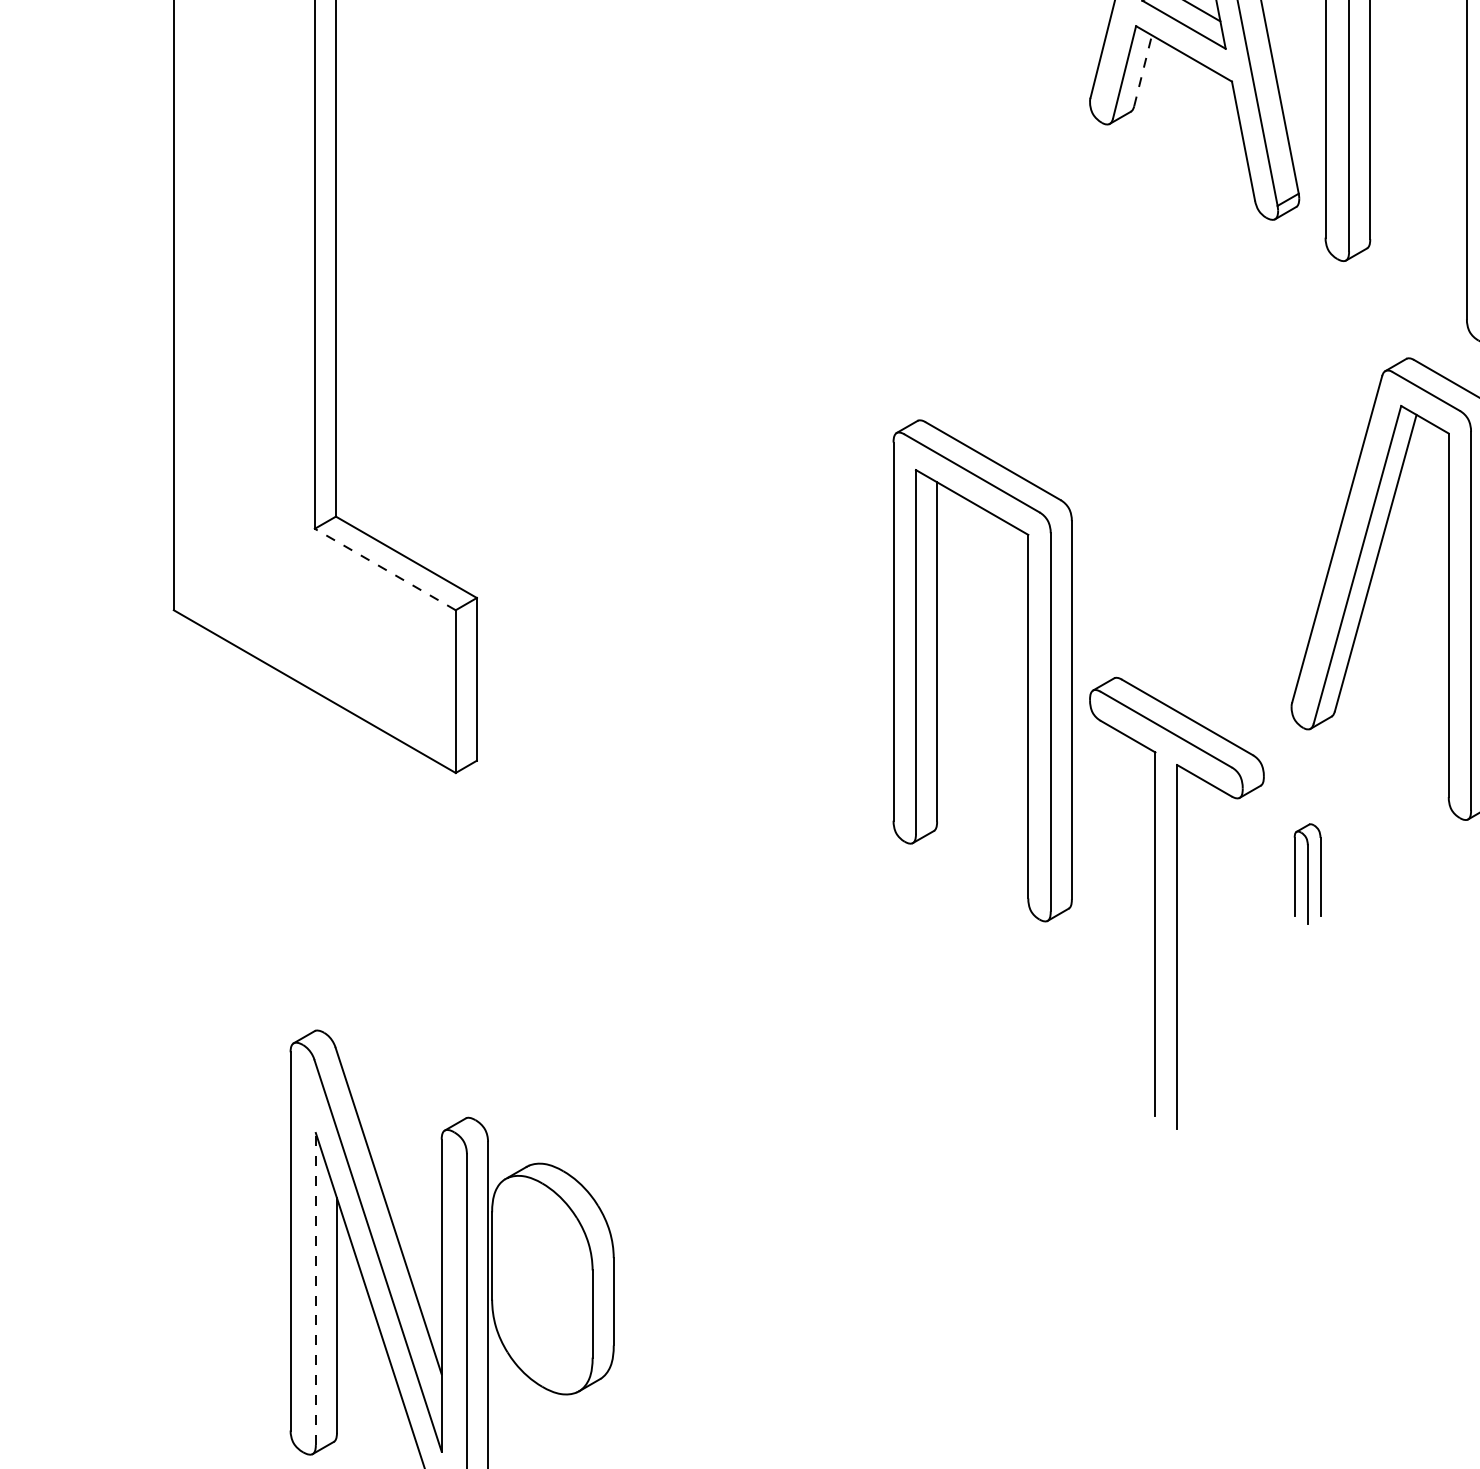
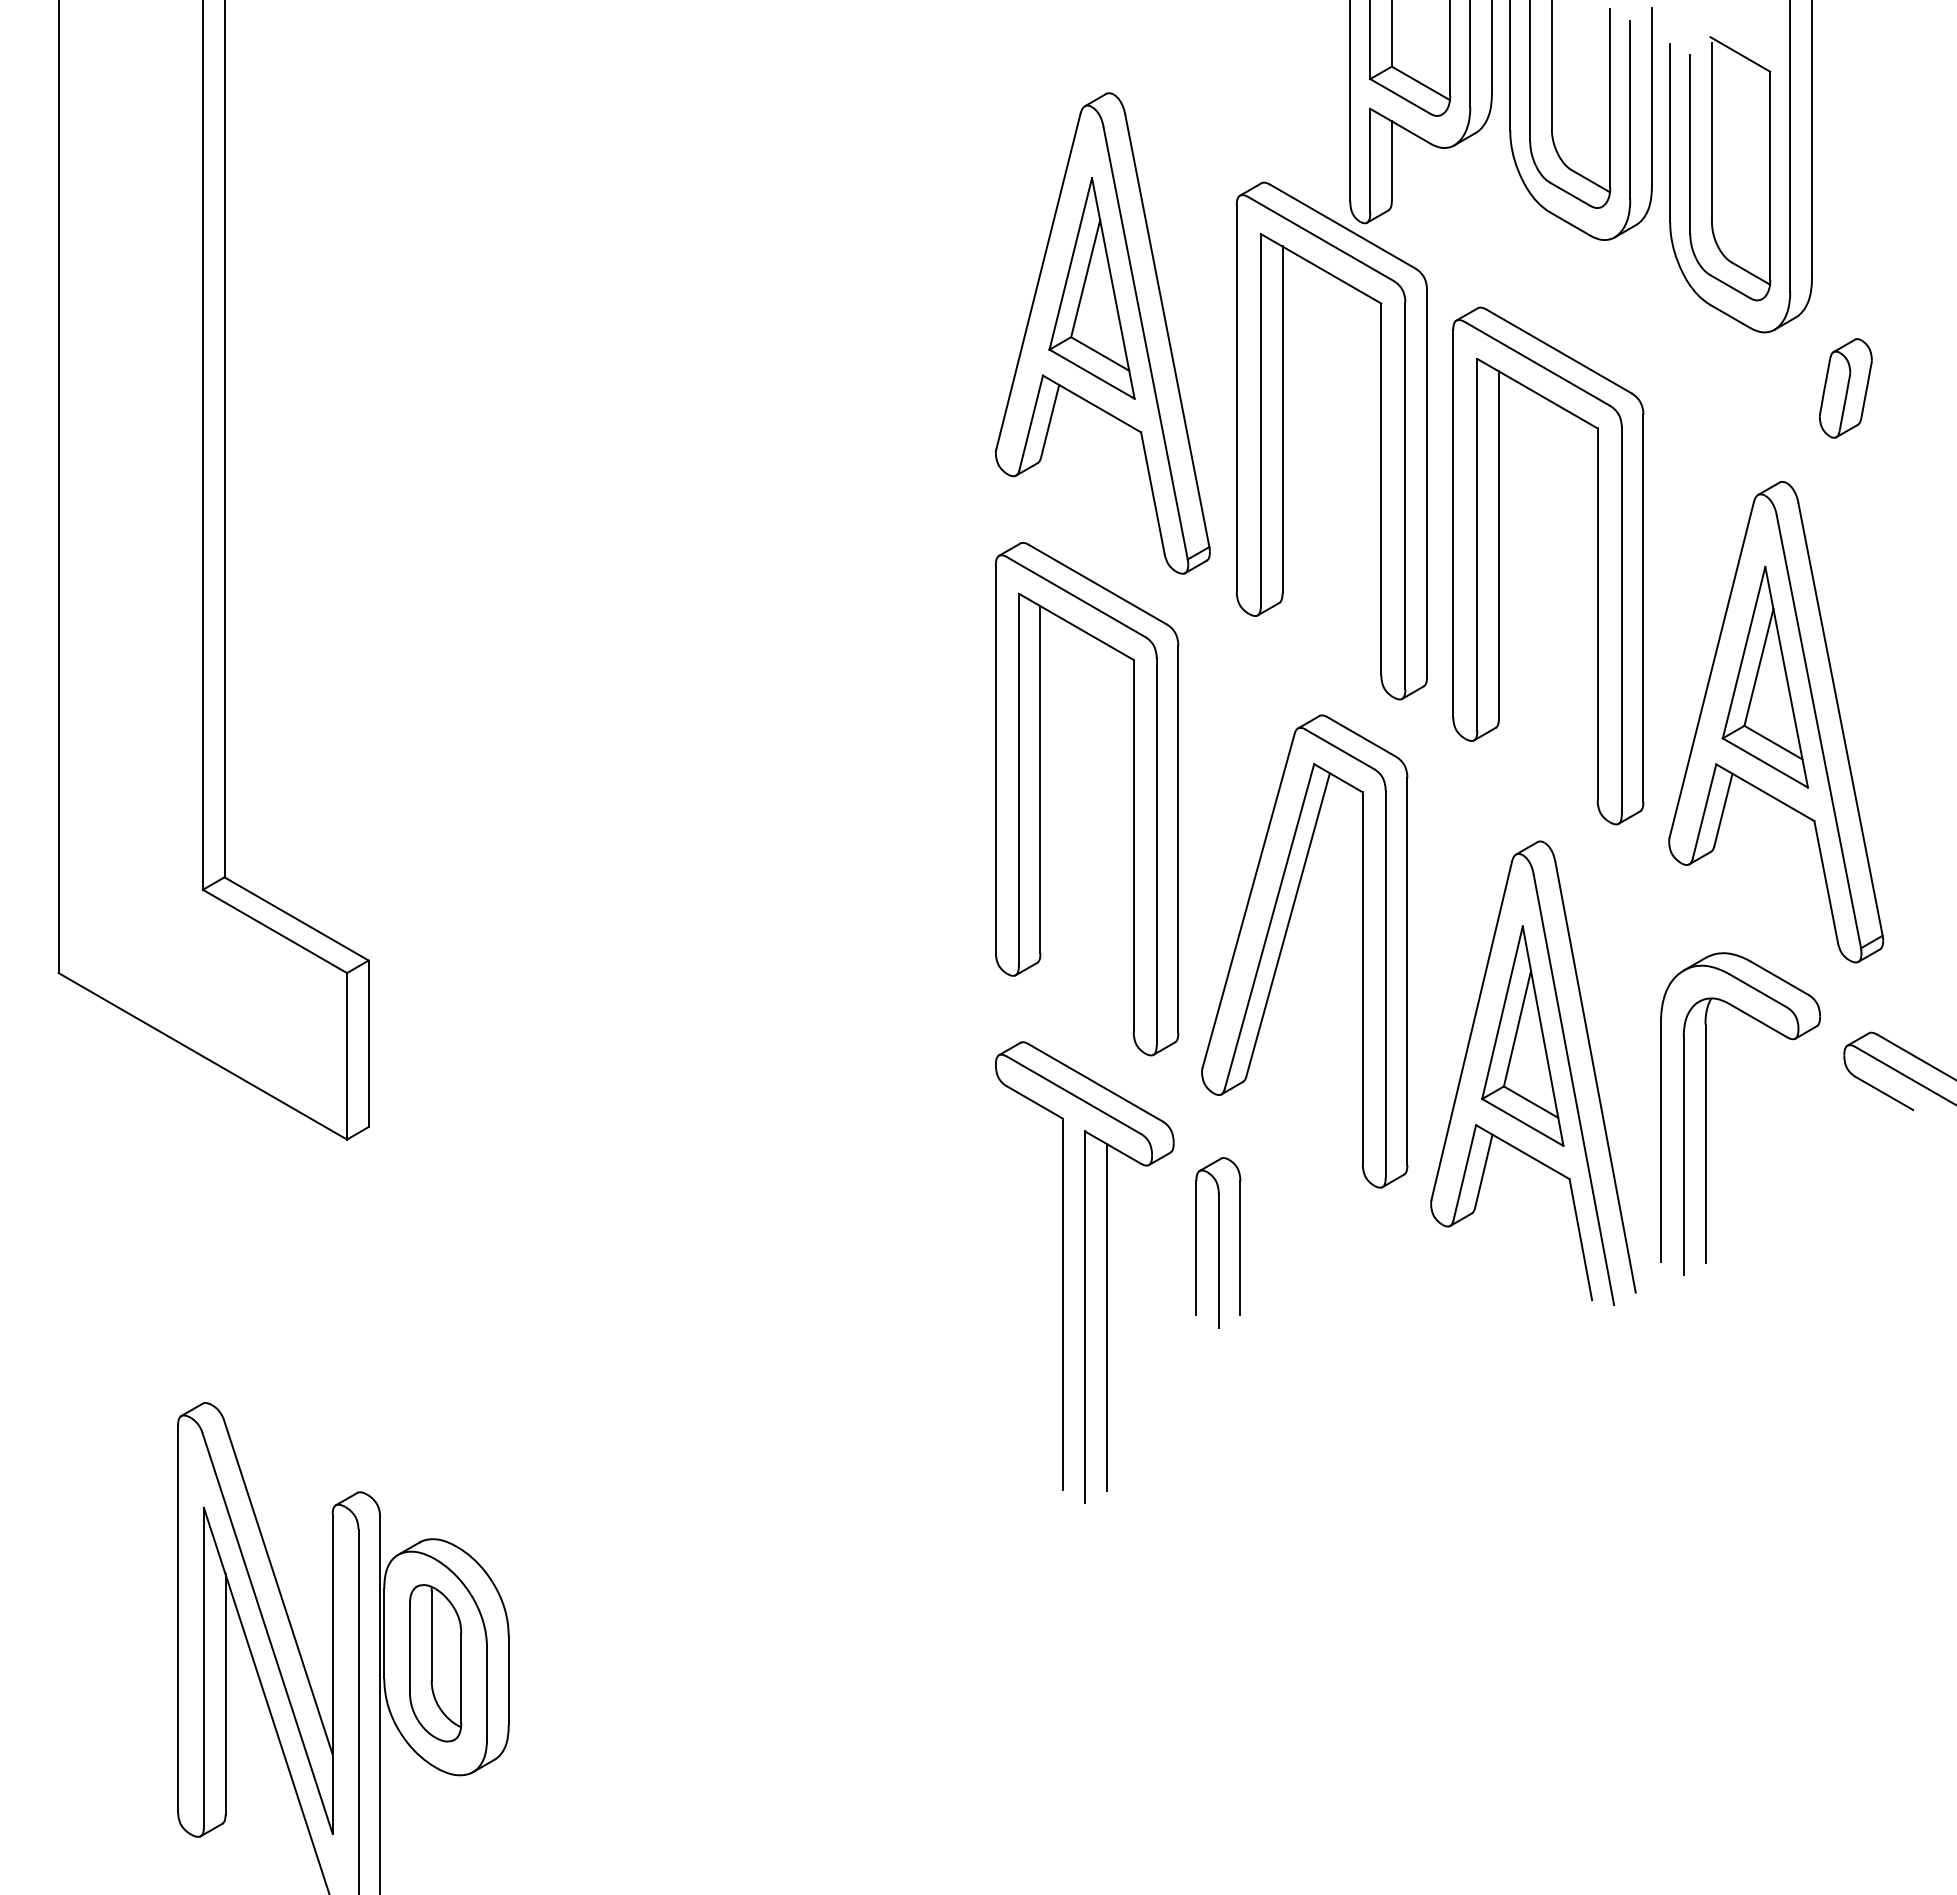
line: (1143, 70) -> (1050, 420), dashed -> solid
line: (384, 569) -> (274, 931), dashed -> solid
part: (1028, 671) -> (1133, 799), moved
part: (1307, 873) -> (1218, 1242), size x1.67
line: (1198, 945) -> (1106, 1316), added
part: (542, 1285) -> (435, 1663), added
line: (315, 1289) -> (203, 1667), dashed -> solid

